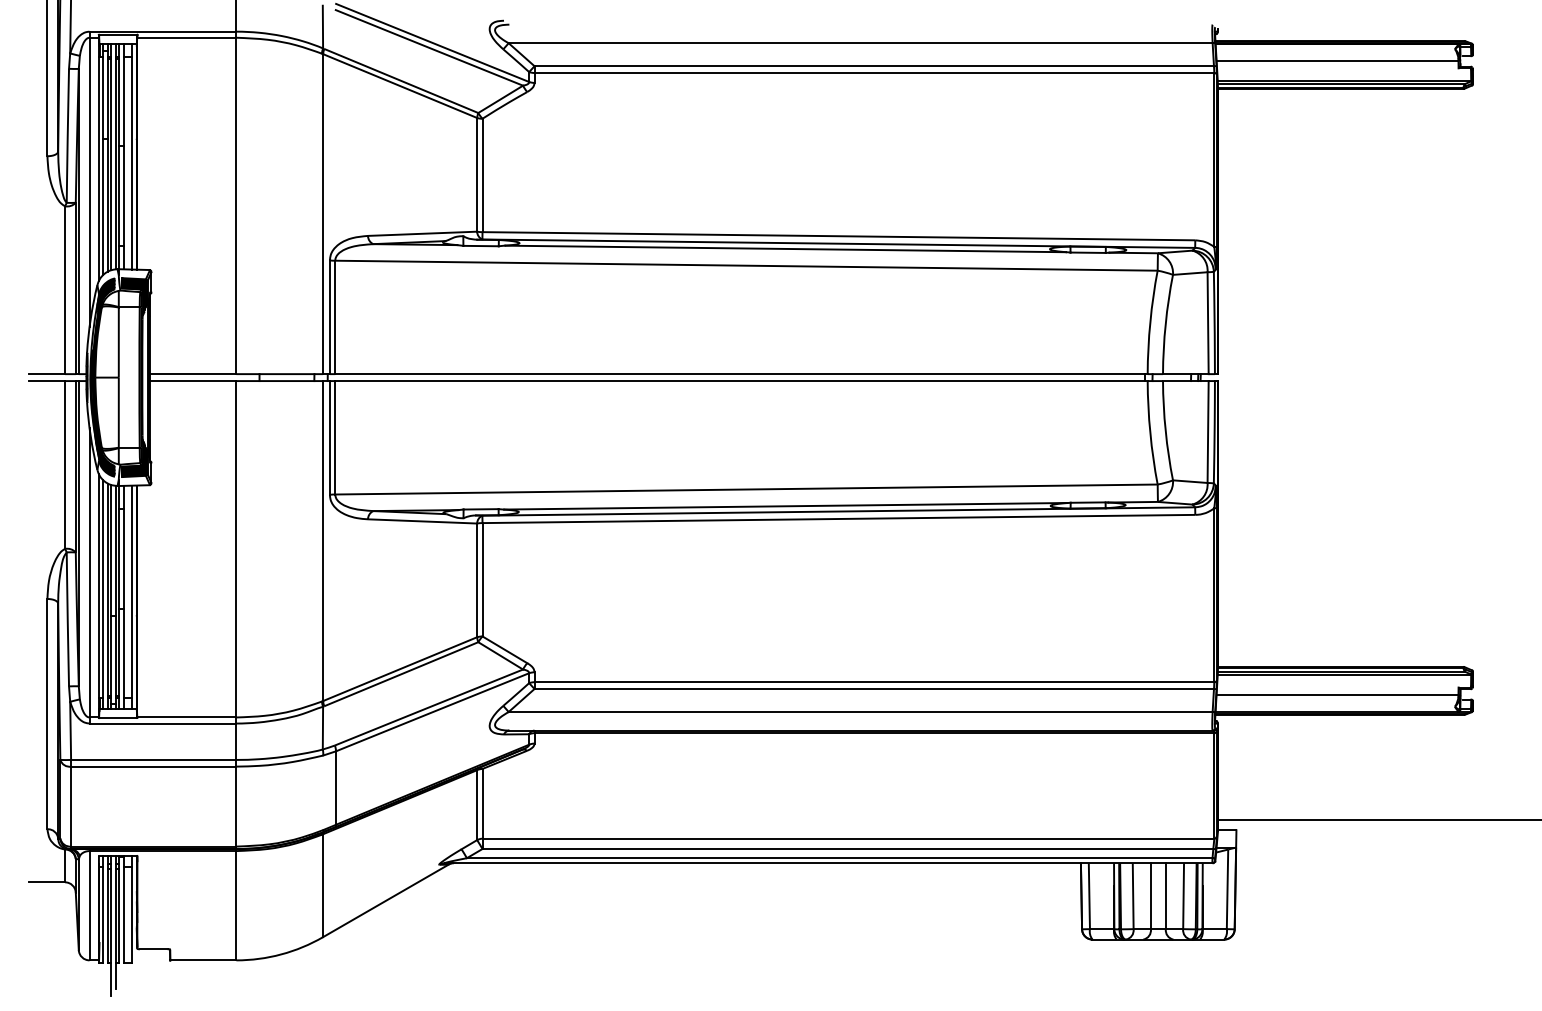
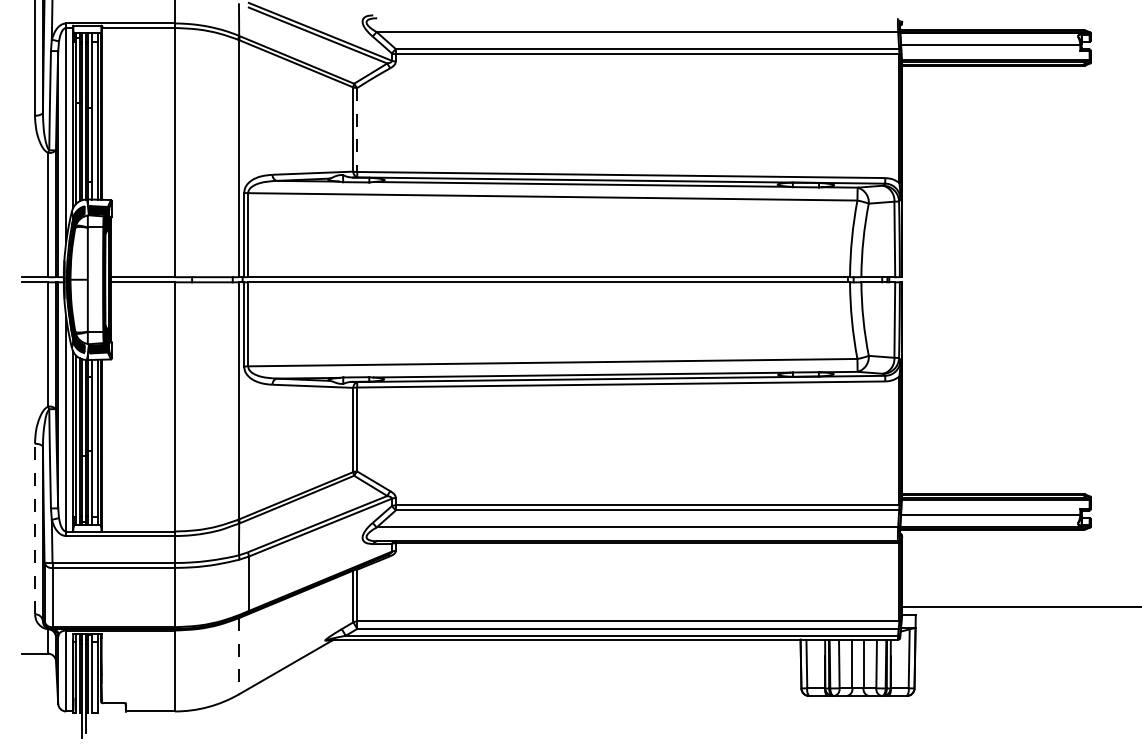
line: (482, 175) -> (357, 130), solid -> dashed
line: (47, 713) -> (35, 528), solid -> dashed
line: (323, 886) -> (239, 656), solid -> dashed

